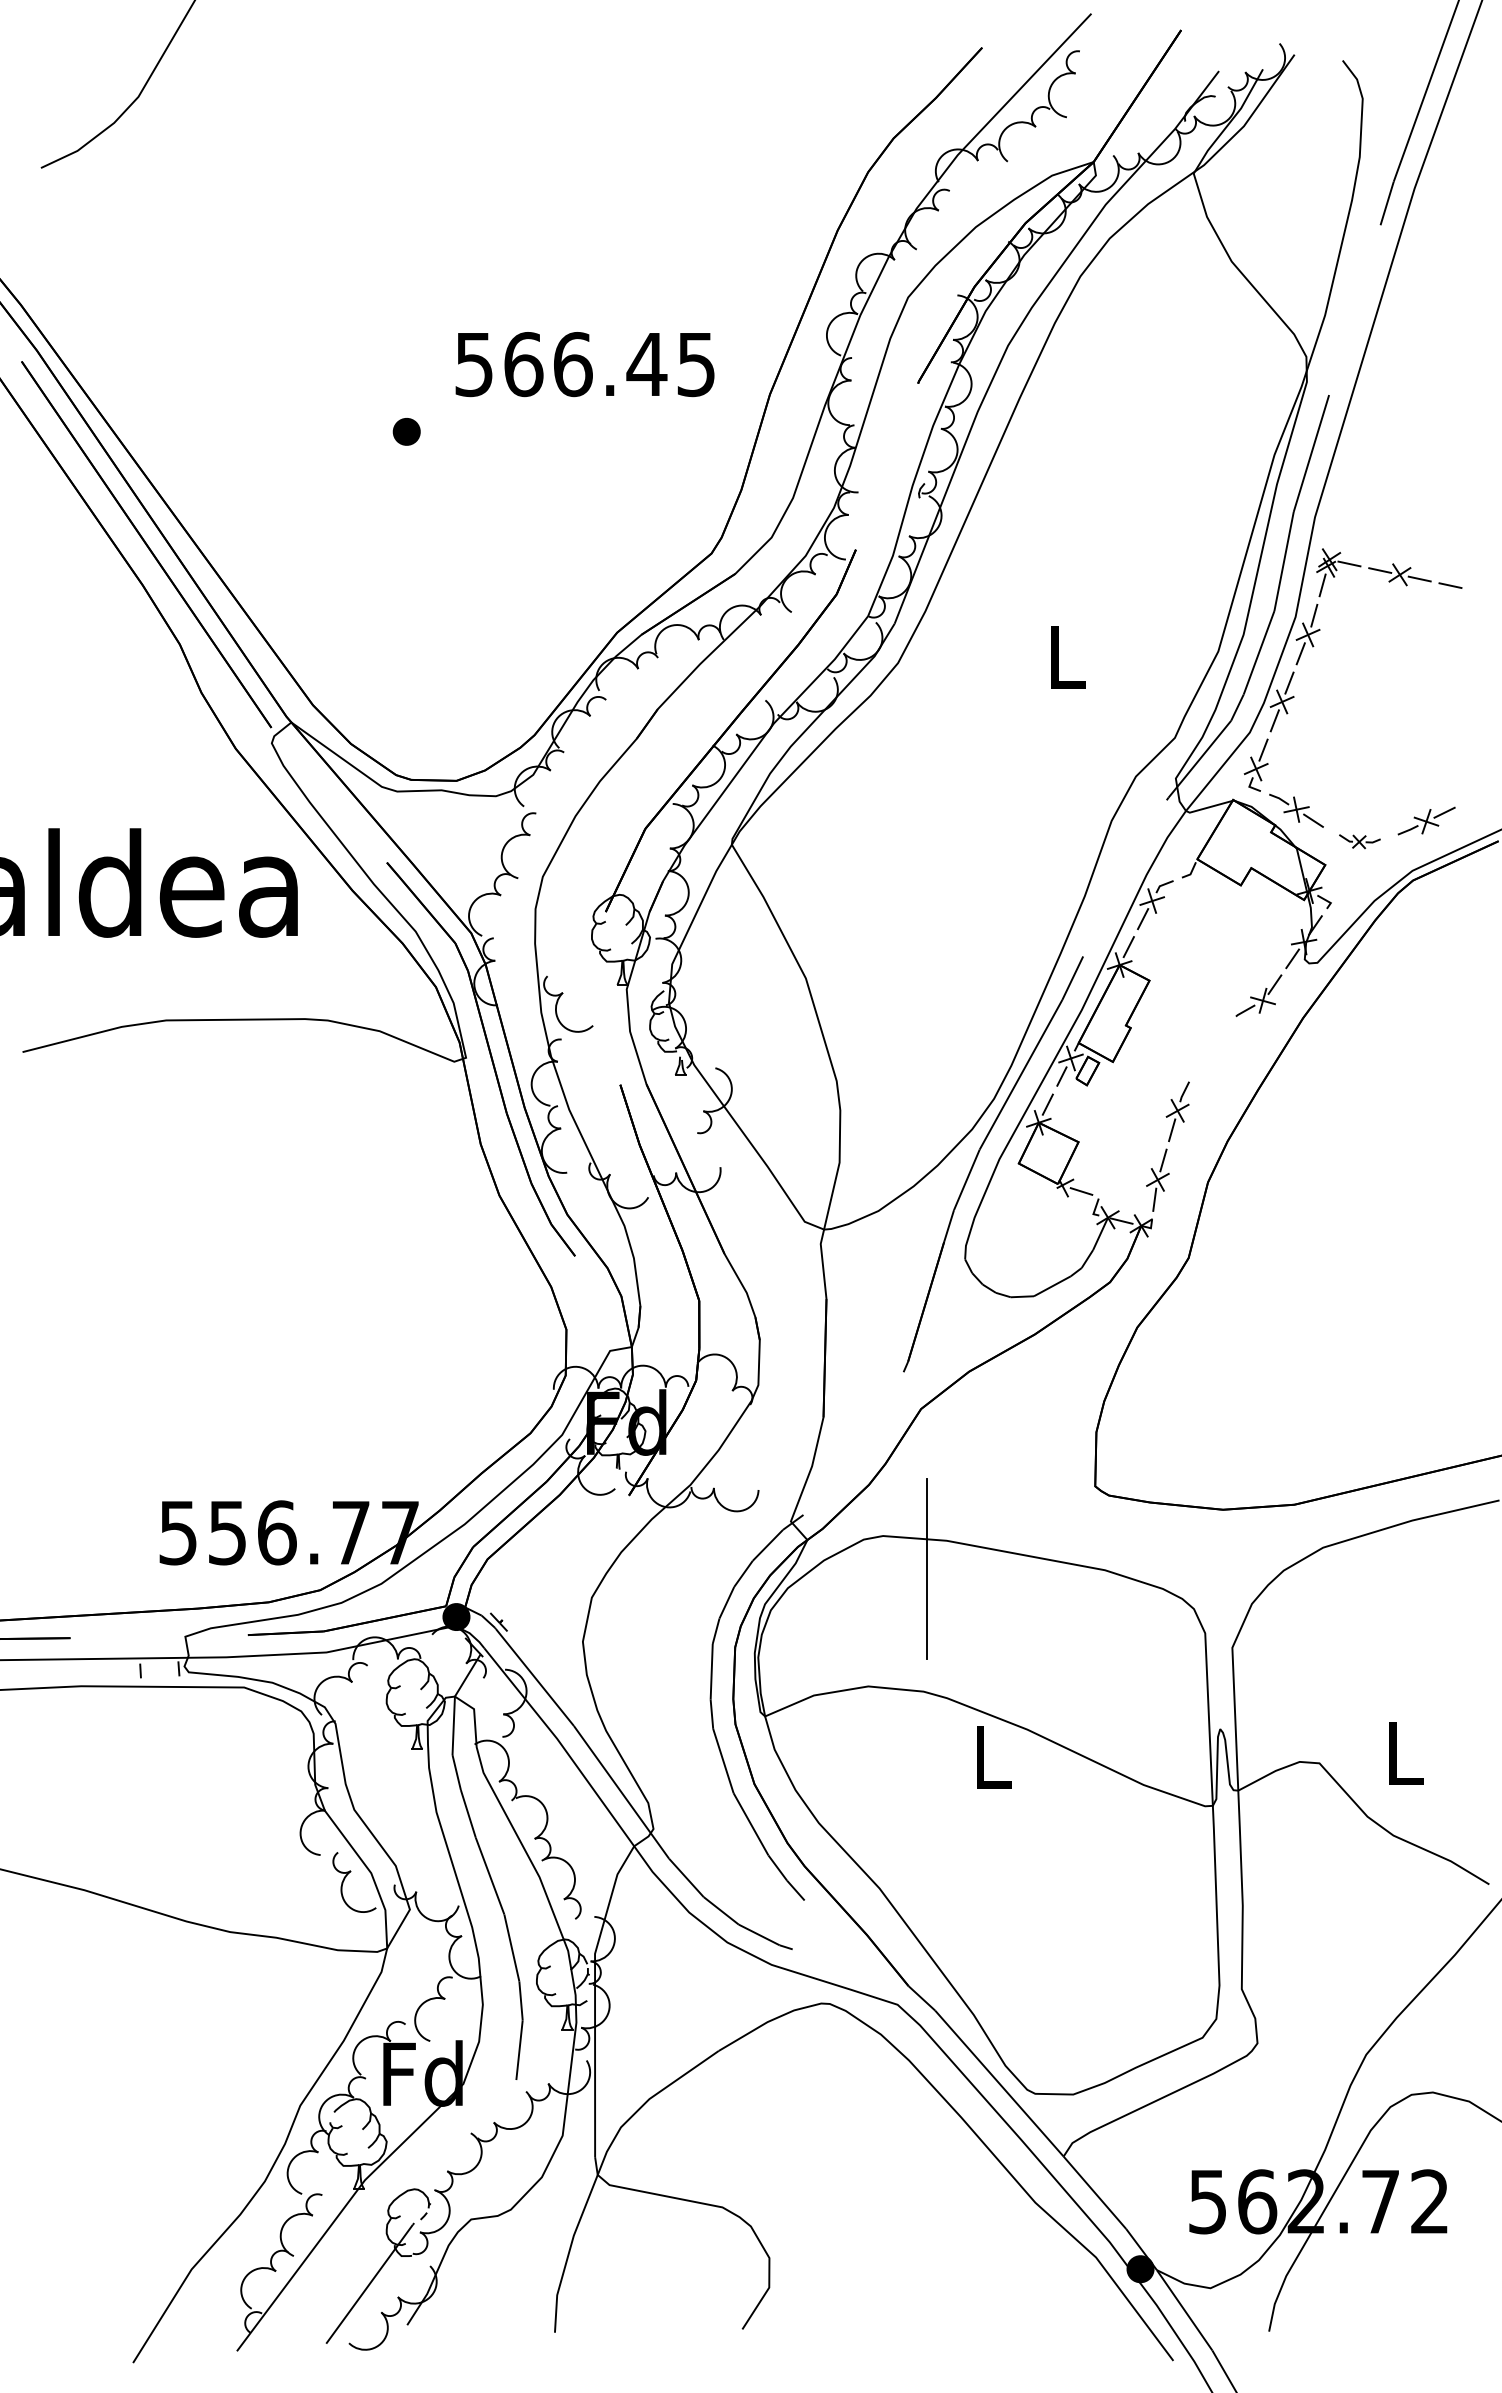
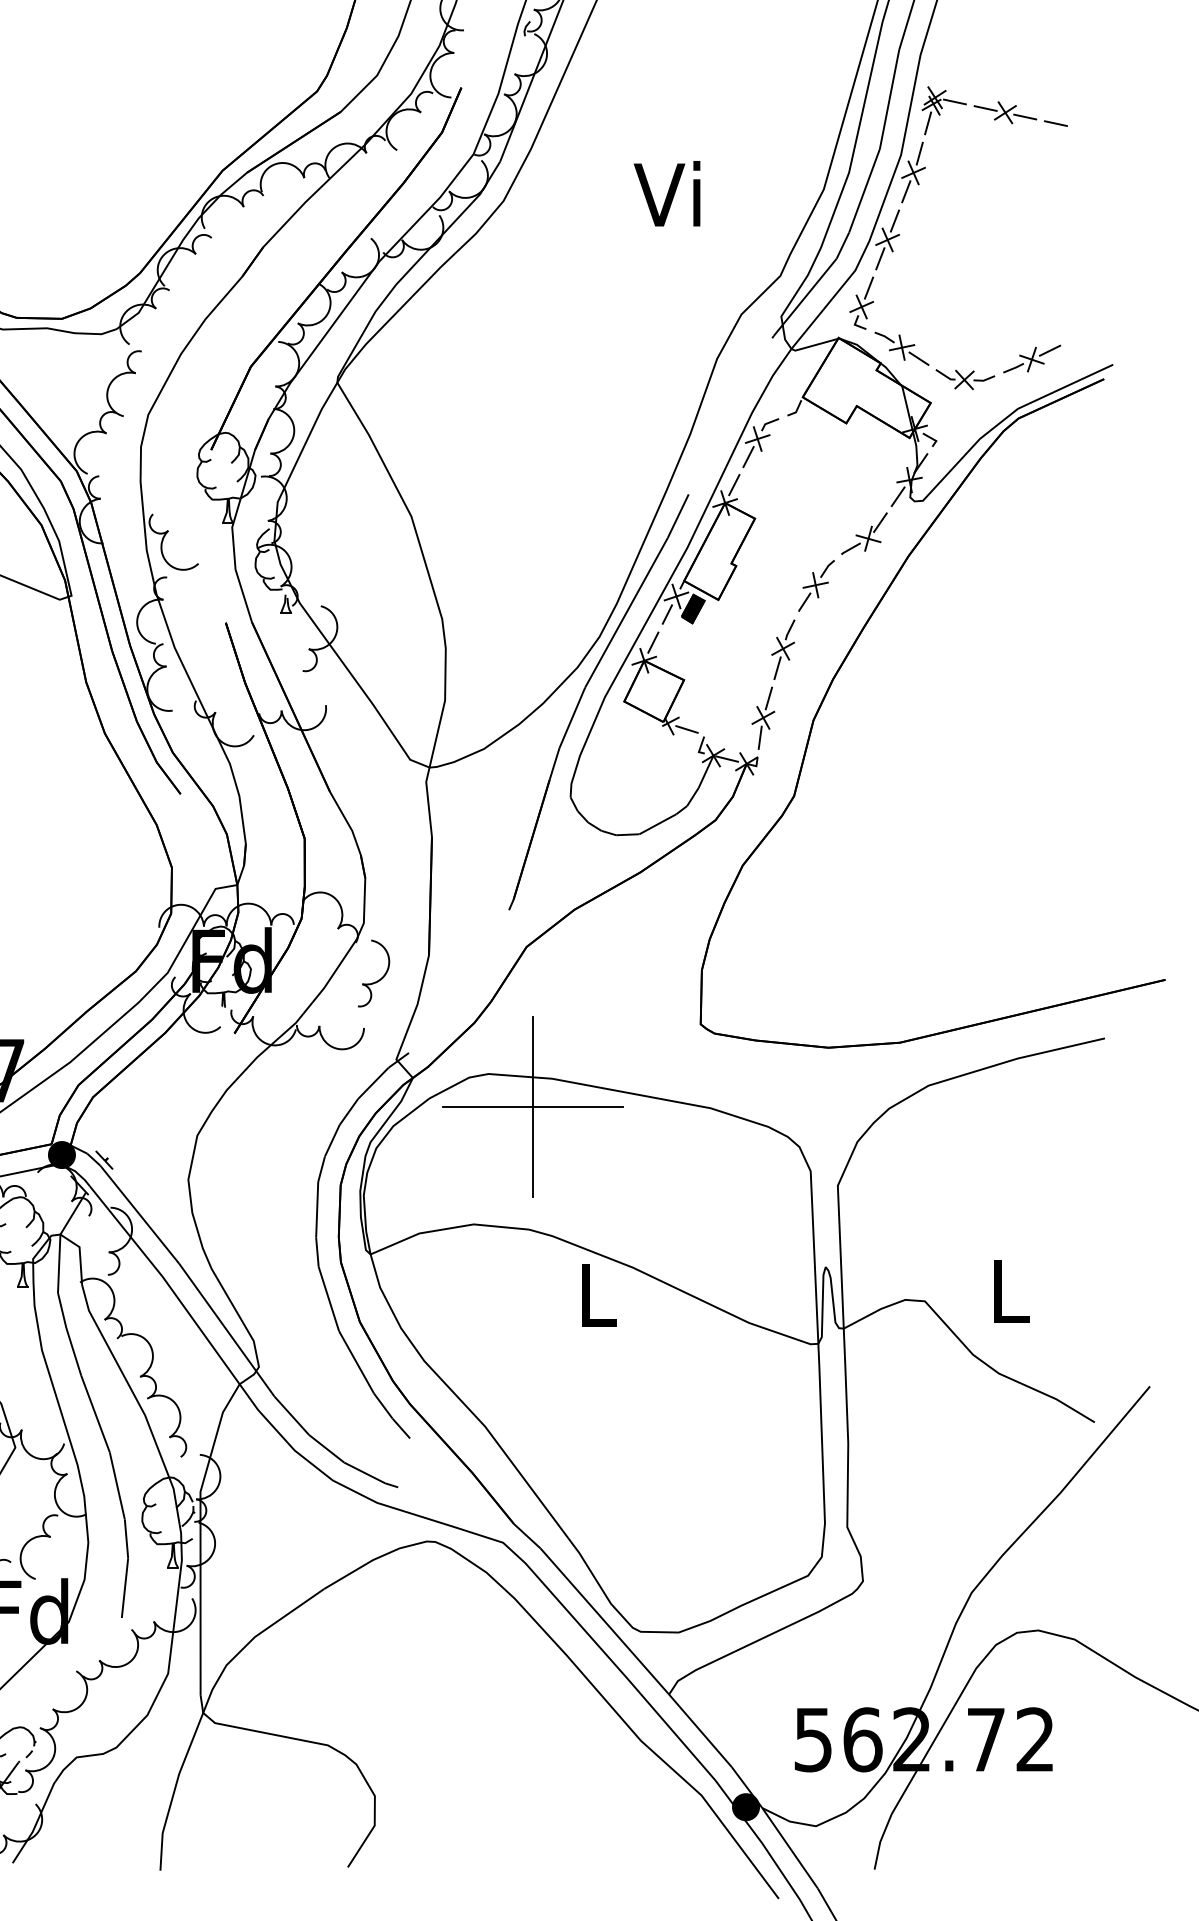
text: (1061, 655) -> (666, 193), L -> Vi
part: (1359, 841) -> (964, 379), size x1.43
part: (1210, 1047) -> (815, 585), added
fill: (1087, 1070) -> (692, 608), added
part: (771, 1442) -> (376, 980), added
line: (927, 1568) -> (532, 1106), added

